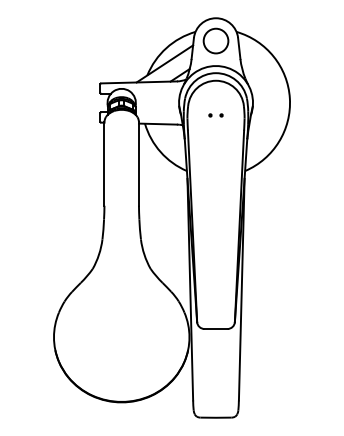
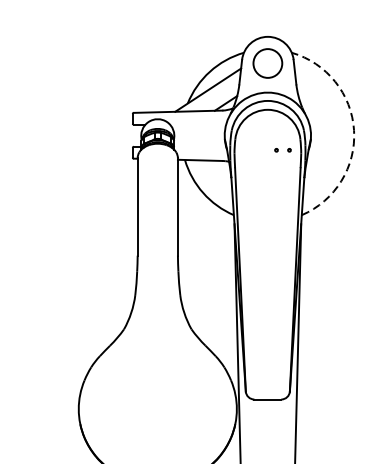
arc: (289, 98) -> (353, 130), solid -> dashed
part: (215, 115) -> (282, 150), moved

